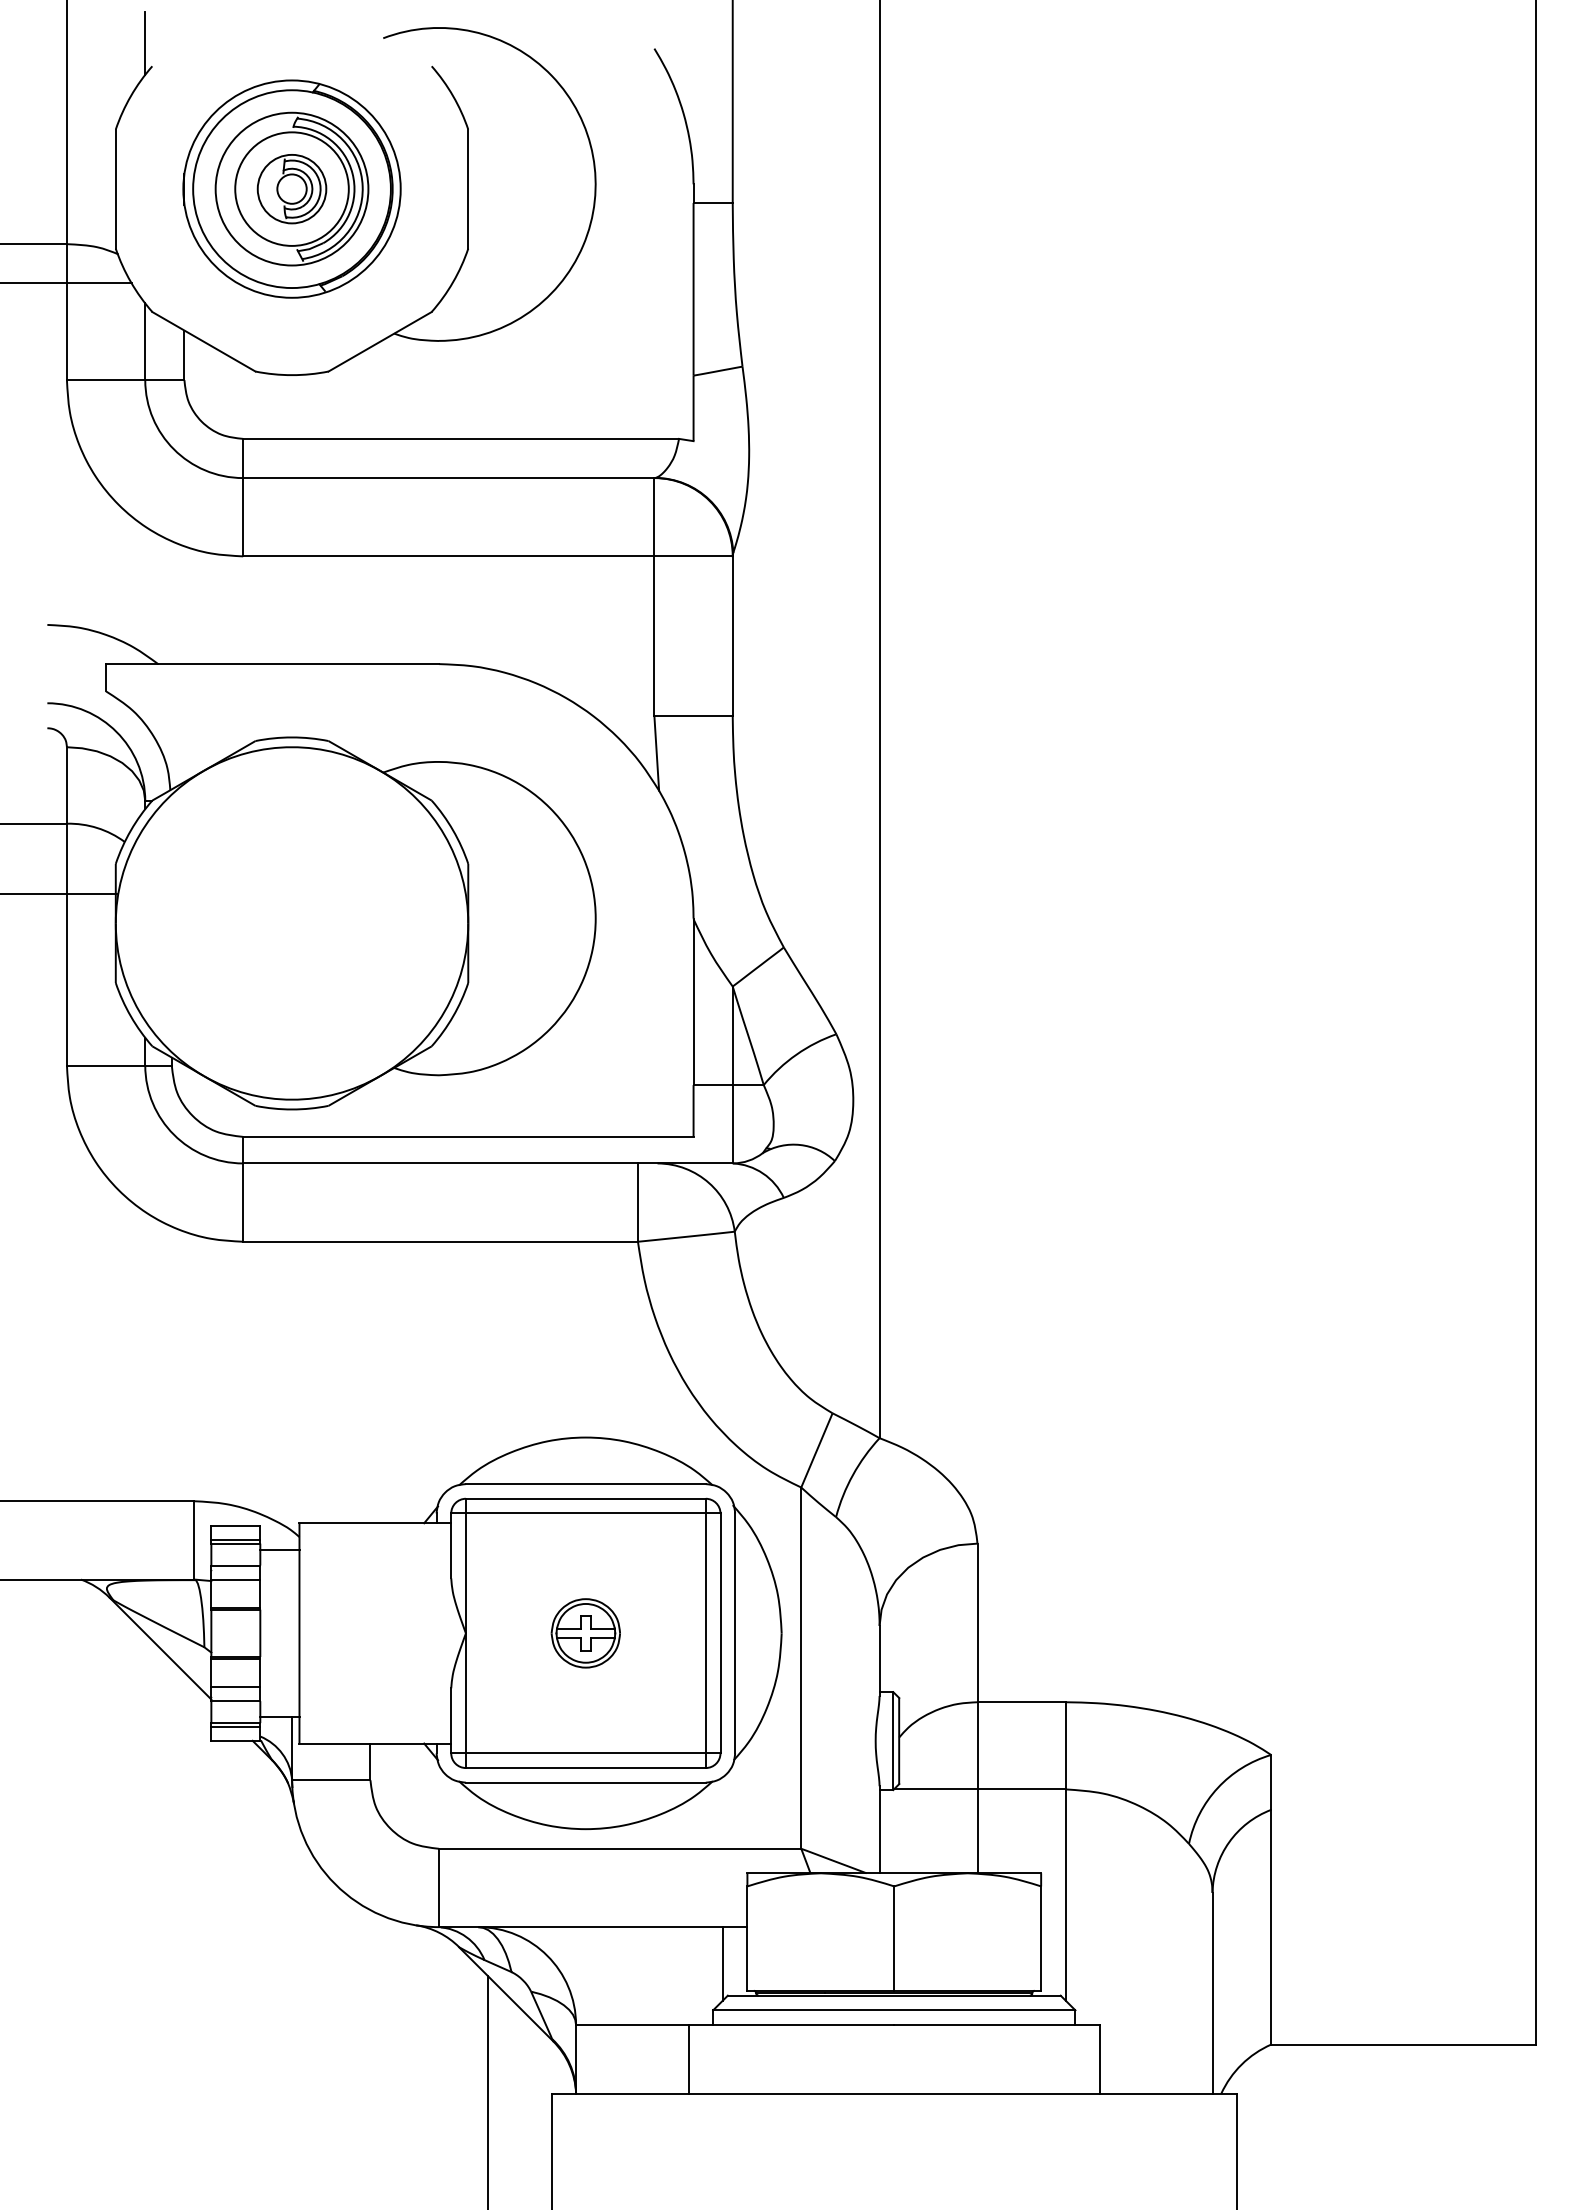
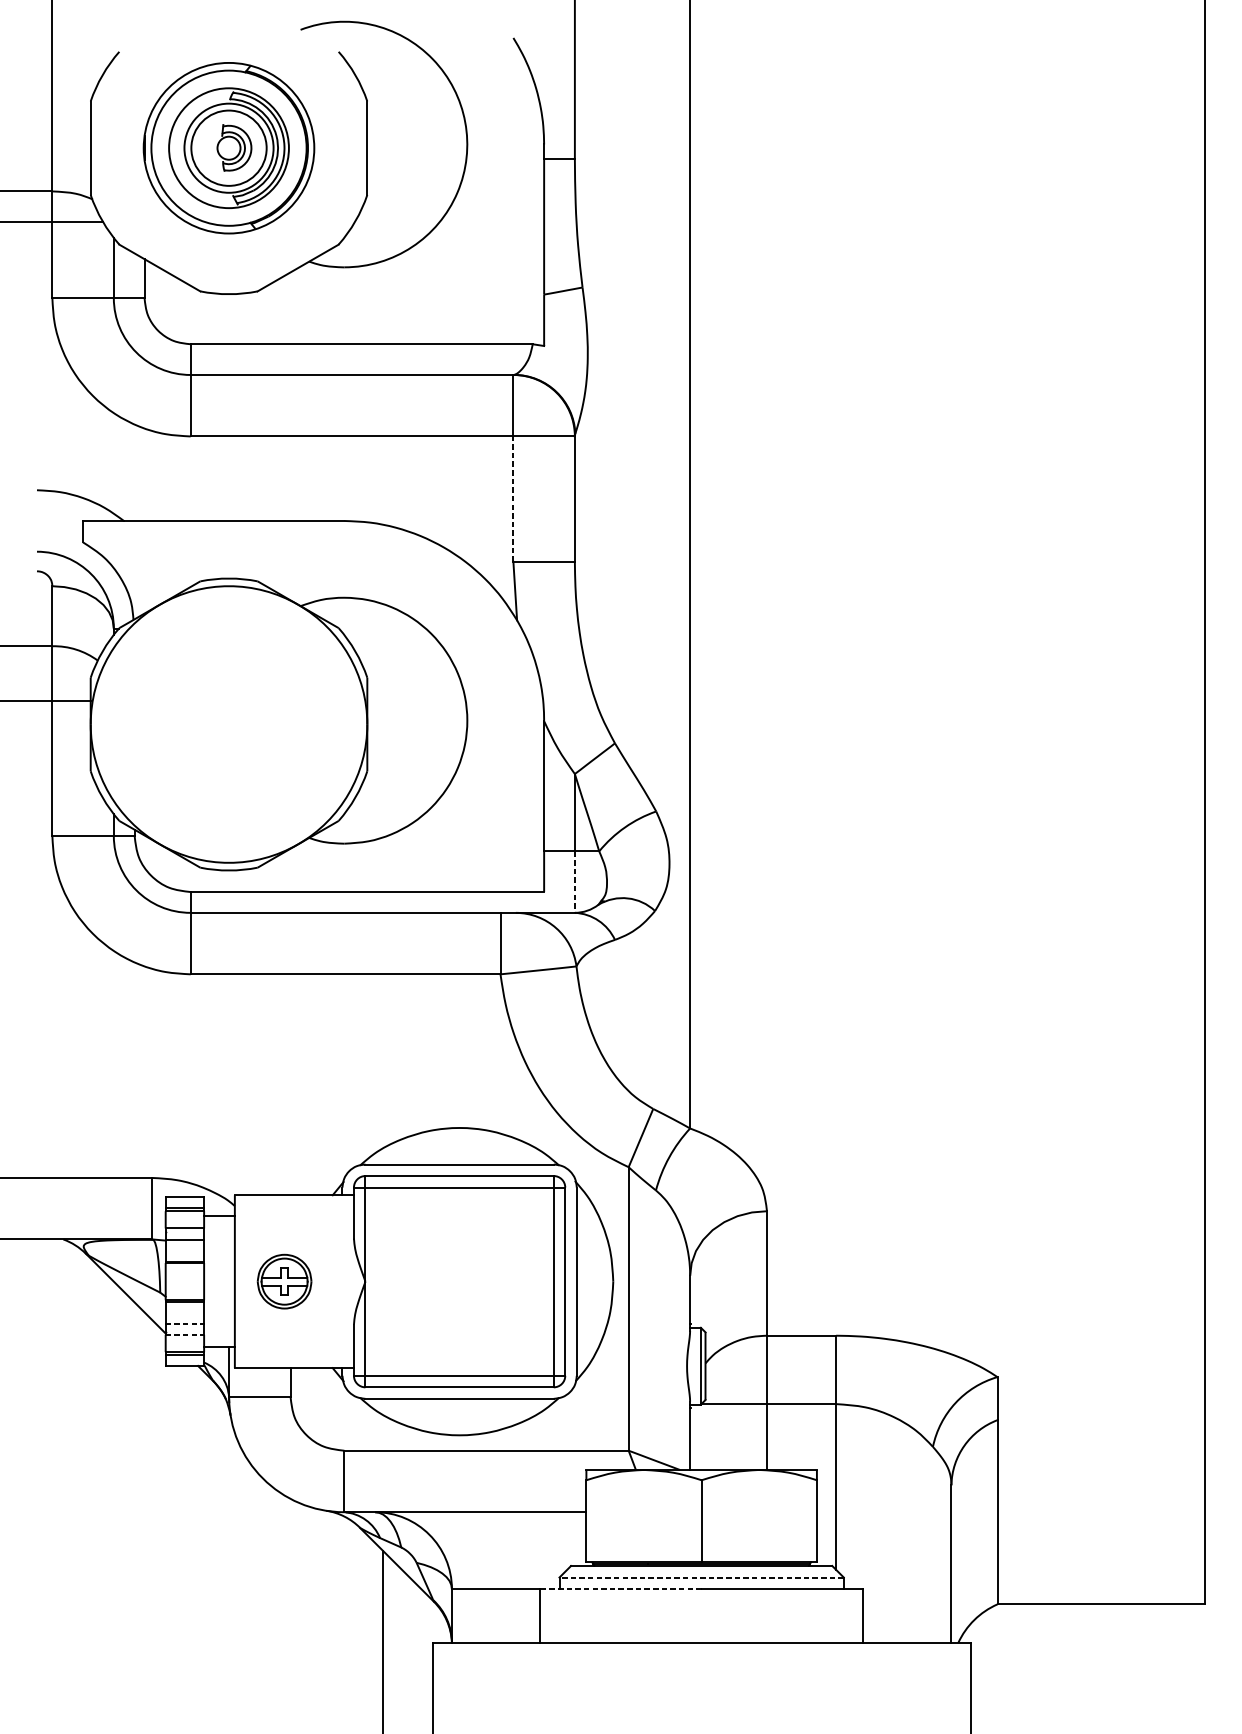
line: (145, 42) -> (114, 33), removed
circle: (291, 188) -> (228, 147), size x1.4
line: (654, 636) -> (513, 499), solid -> dashed
line: (732, 1124) -> (574, 882), solid -> dashed
part: (585, 1633) -> (284, 1281), moved
line: (236, 1687) -> (185, 1324), solid -> dashed
line: (236, 1701) -> (185, 1335), solid -> dashed
line: (722, 1963) -> (566, 1540), removed
line: (893, 2010) -> (701, 1577), solid -> dashed
line: (791, 2025) -> (621, 1589), solid -> dashed

